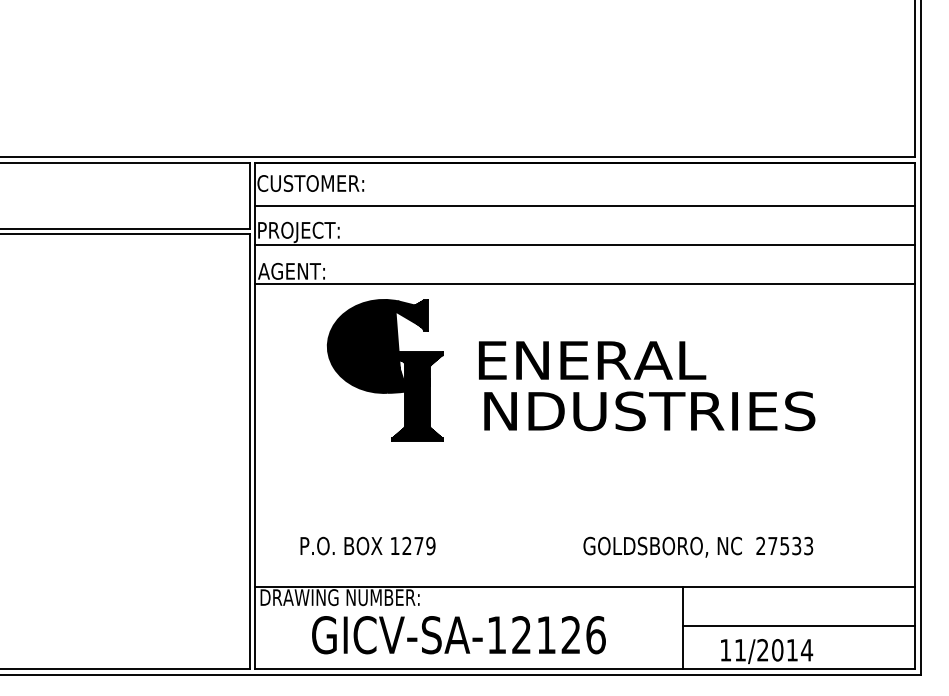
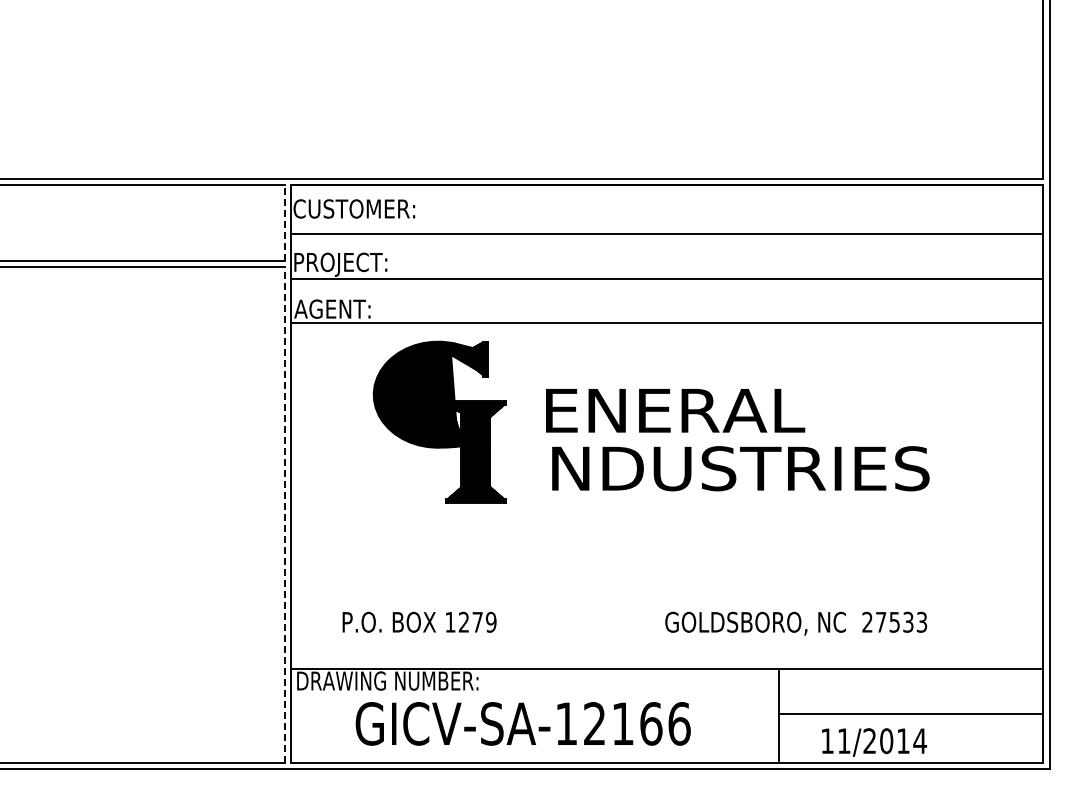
line: (249, 195) -> (284, 222), solid -> dashed
line: (249, 451) -> (284, 514), solid -> dashed
text: (571, 634) -> (651, 723), GICV-SA-12126 -> GICV-SA-12166

